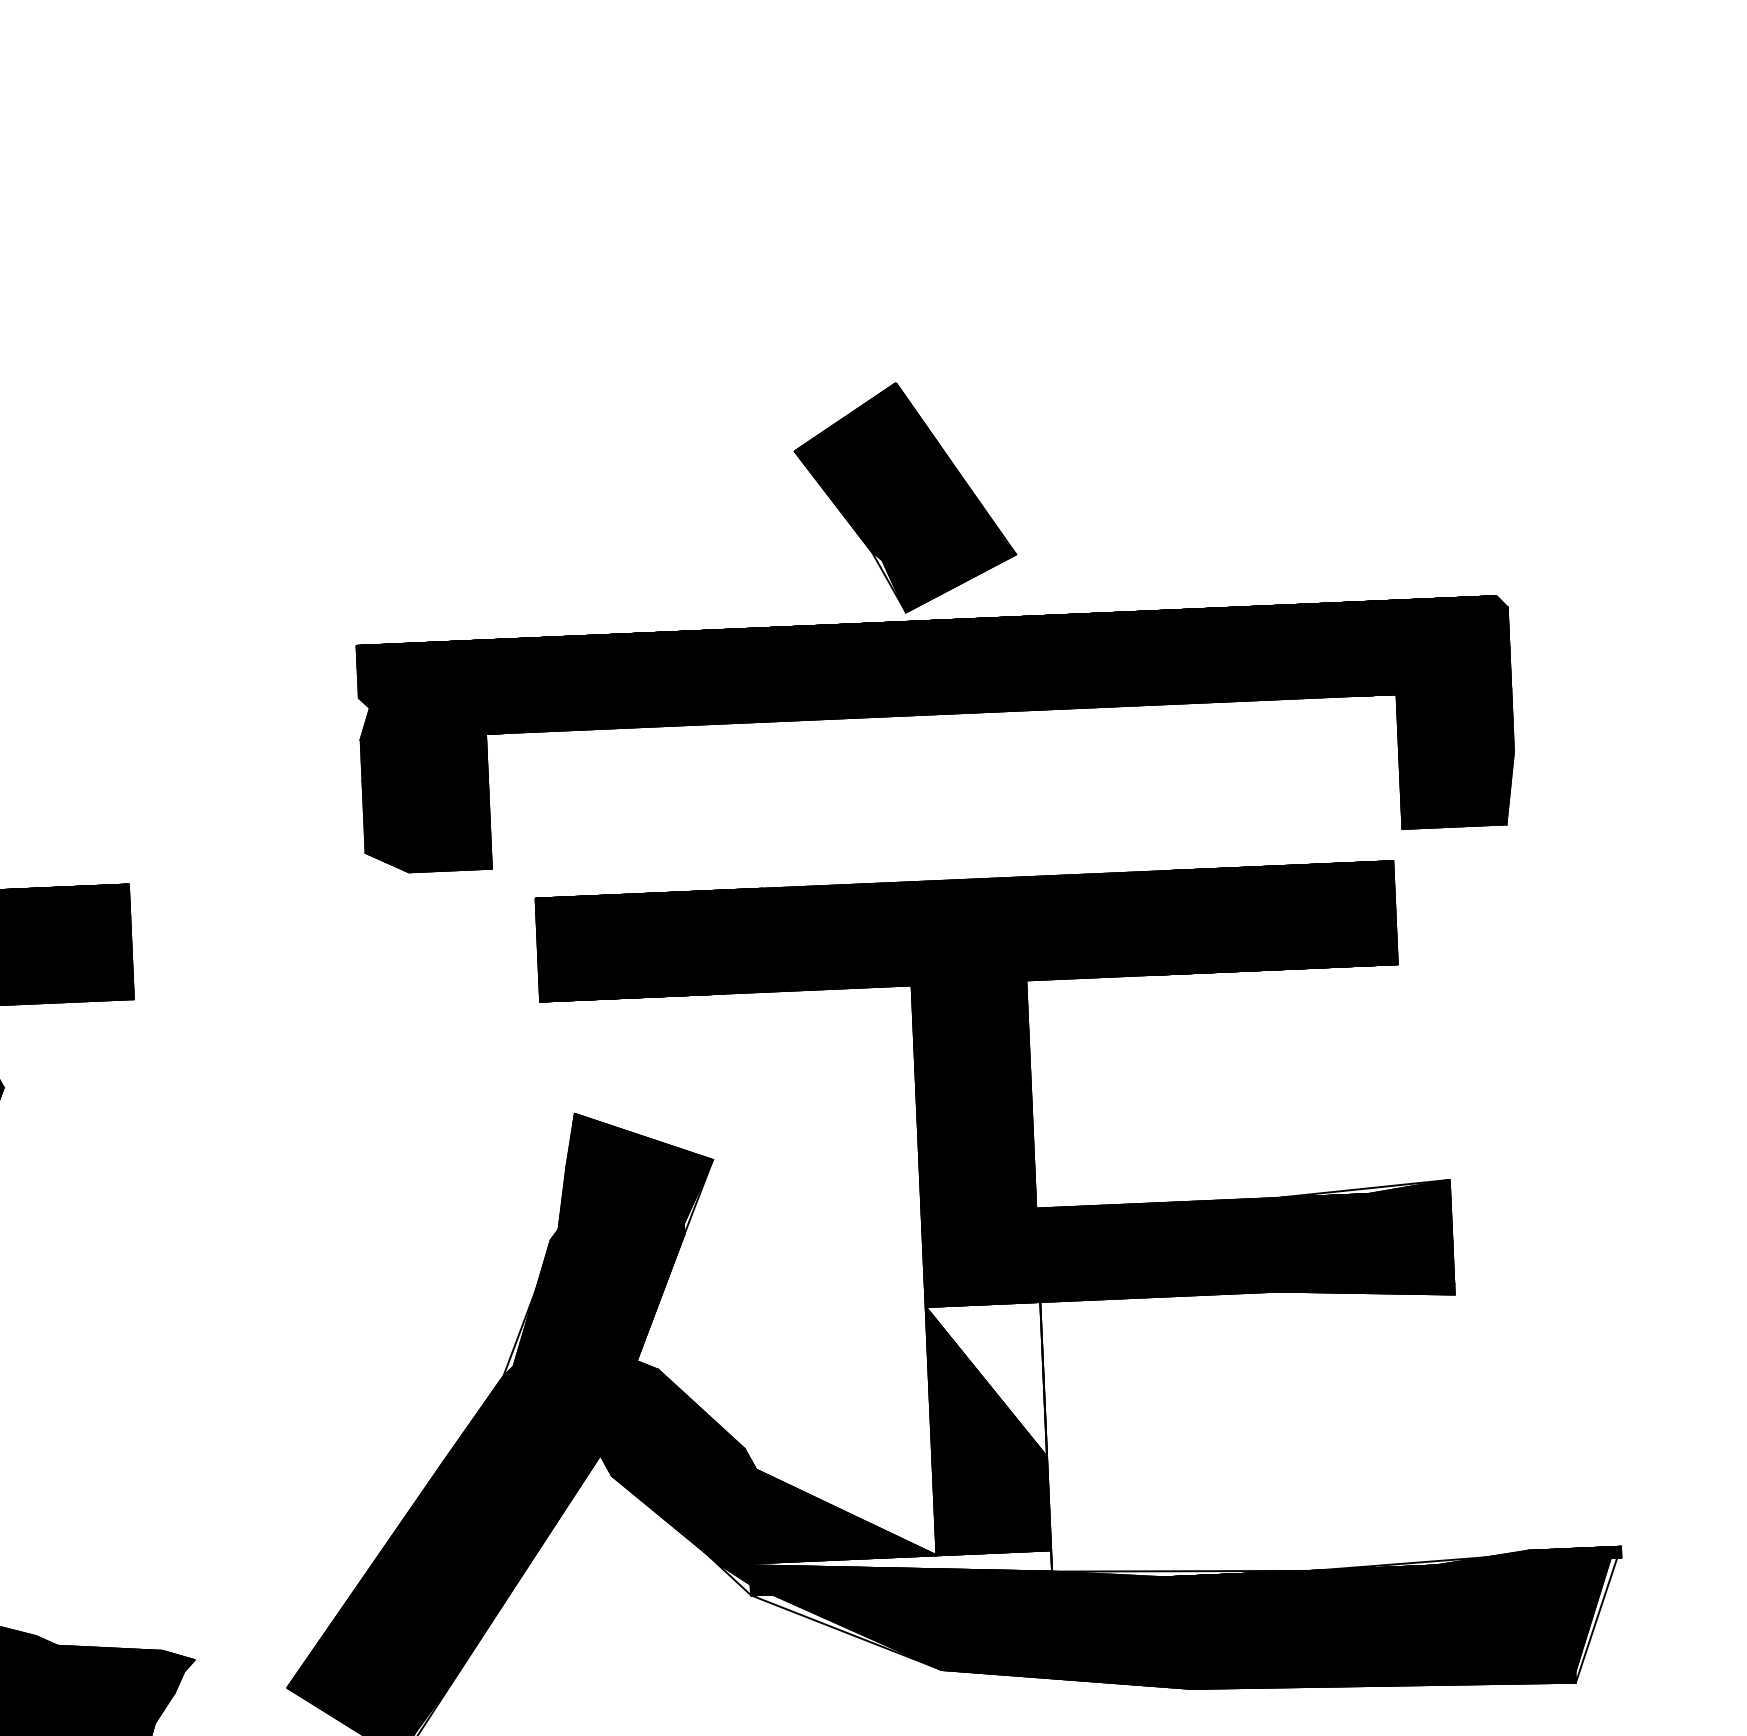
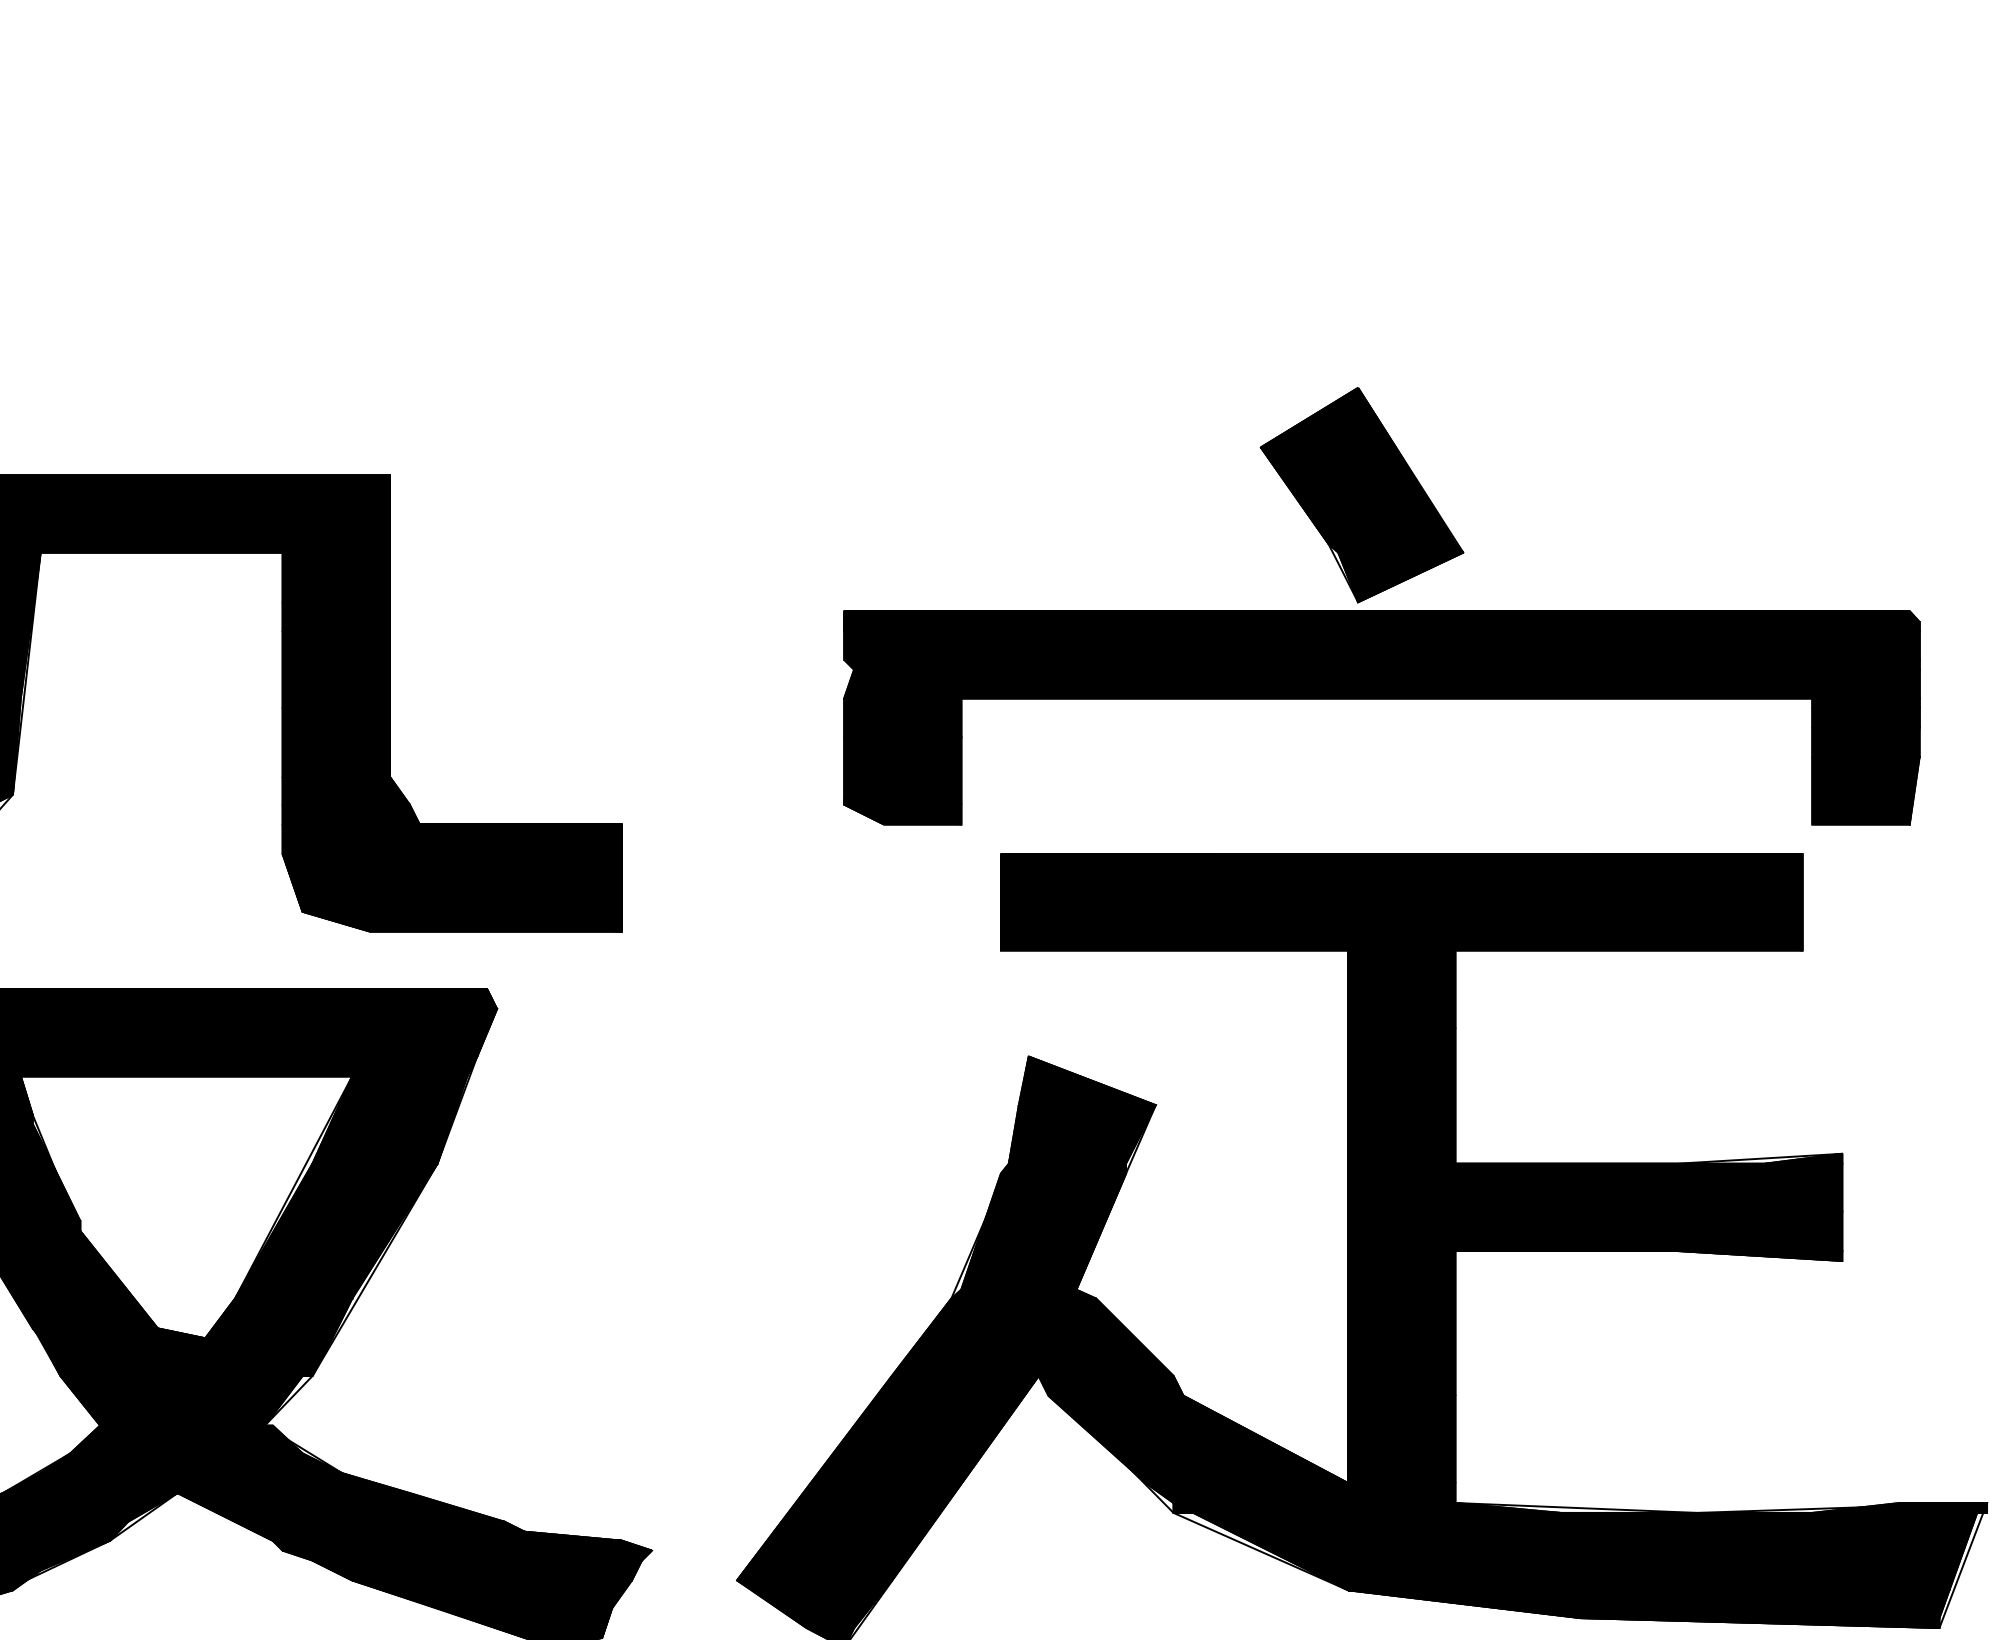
fill: (986, 1382) -> (1401, 1323), added
fill: (885, 1568) -> (1300, 1493), added

